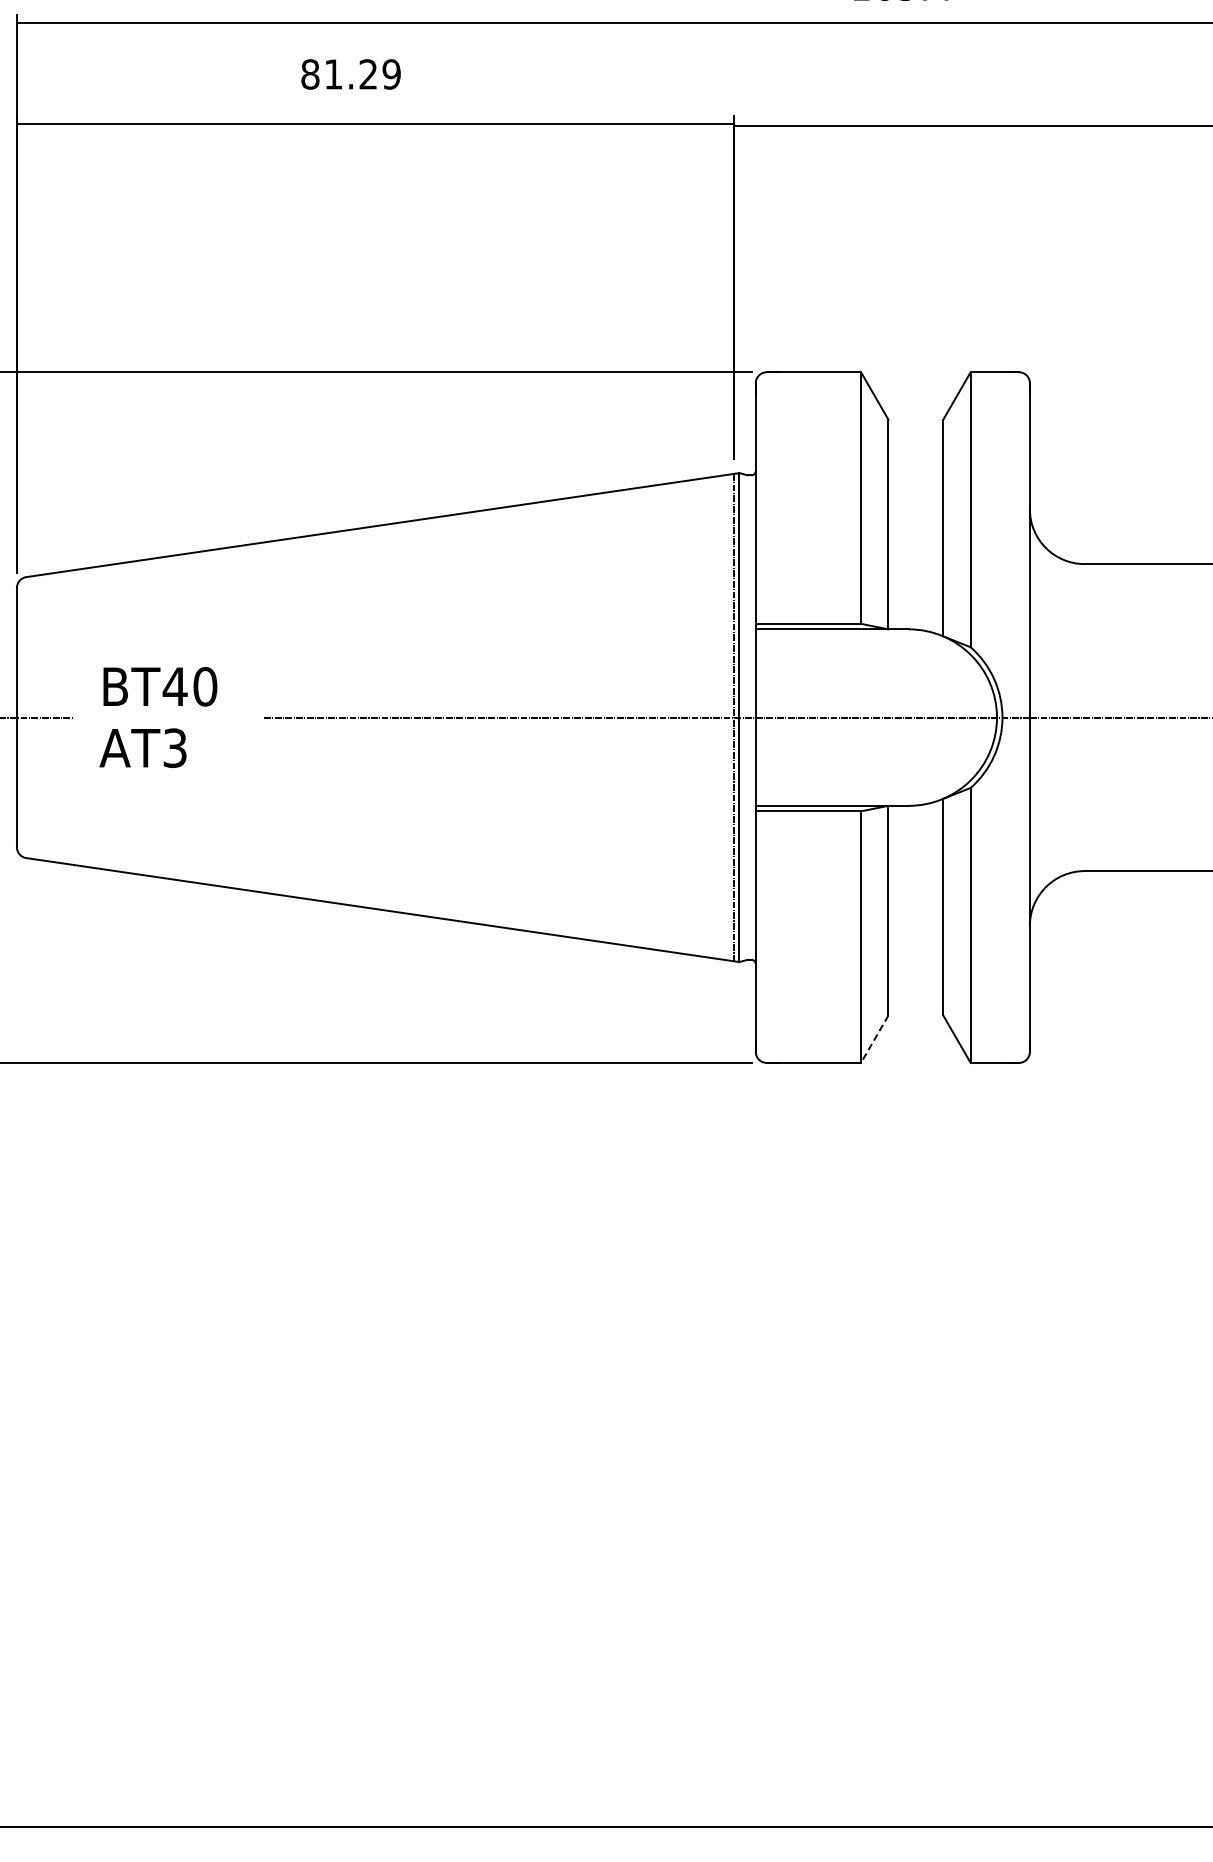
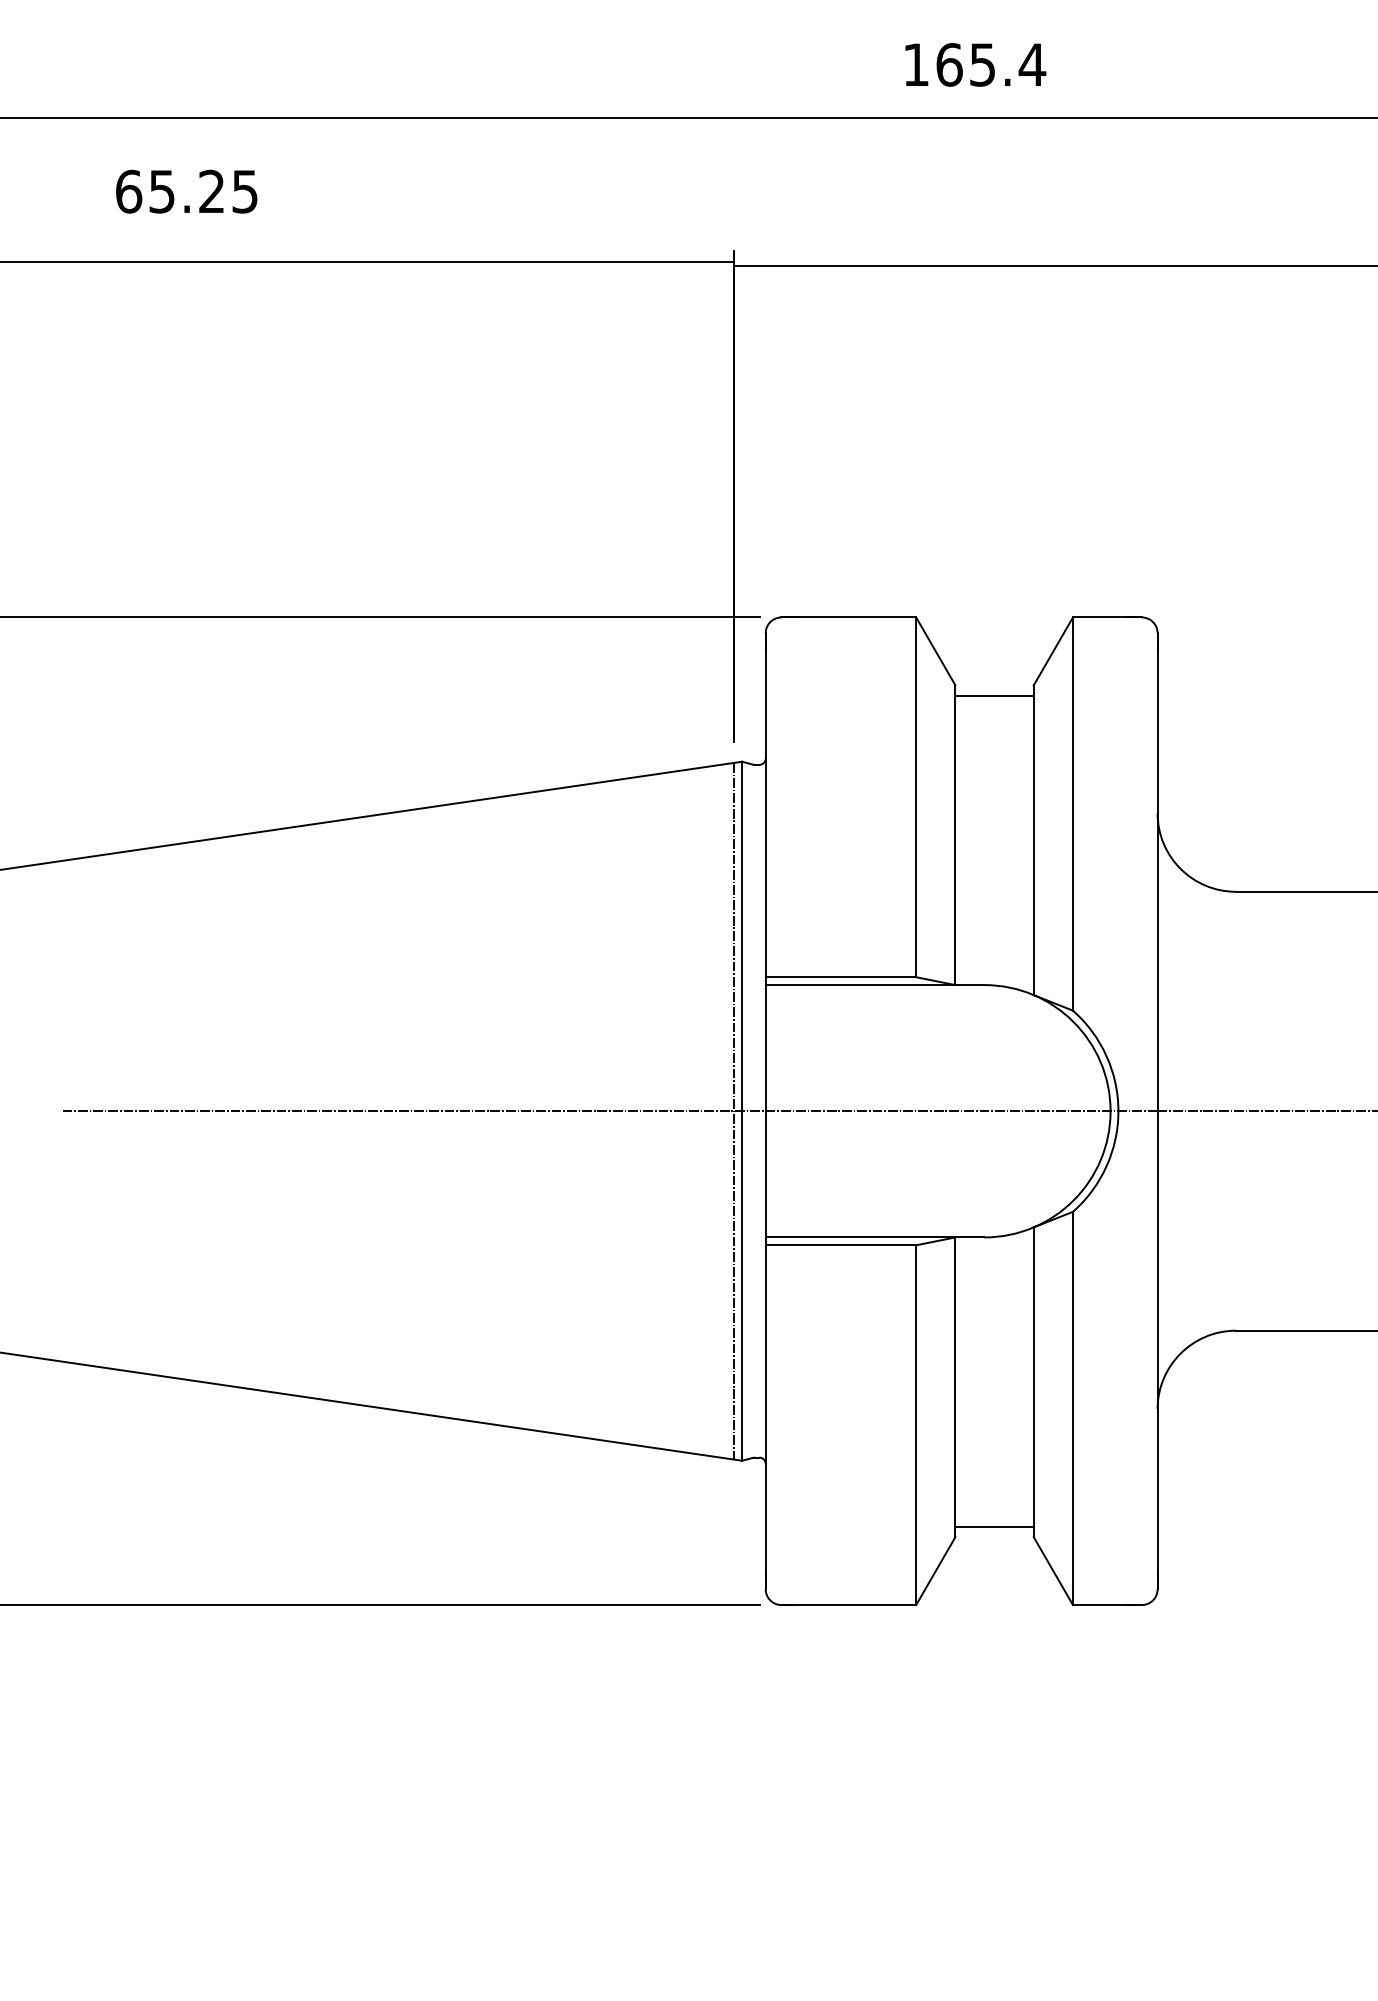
text: (350, 74) -> (186, 191), 81.29 -> 65.25
line: (915, 427) -> (994, 696), added
line: (915, 1008) -> (994, 1527), added
line: (874, 1039) -> (935, 1571), dashed -> solid

